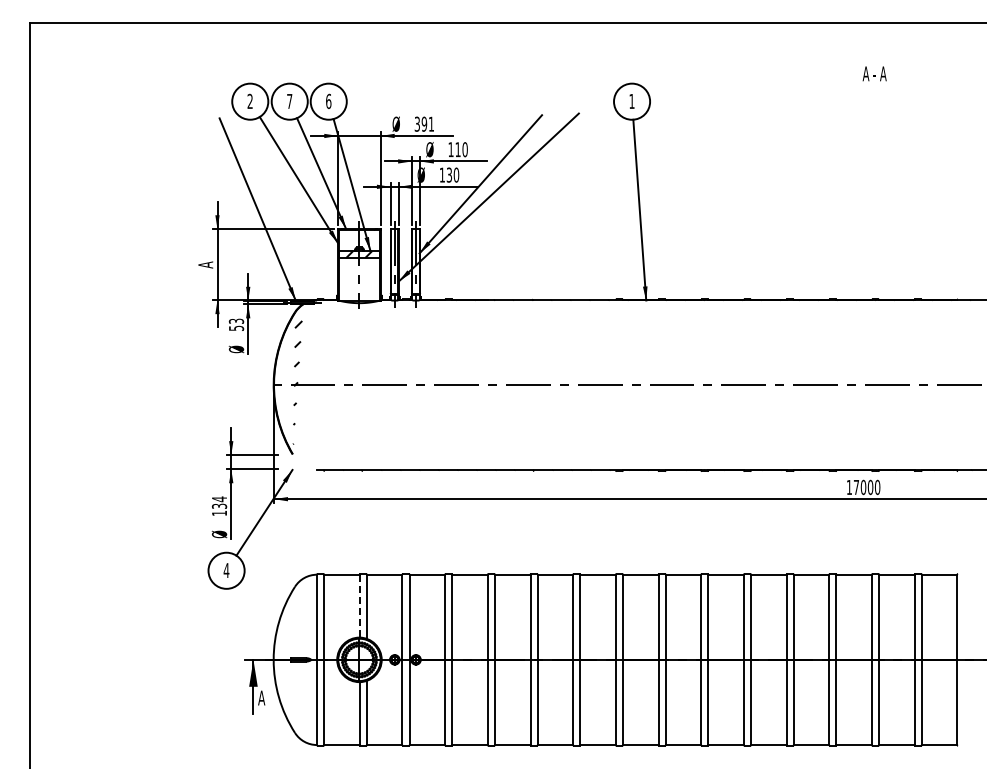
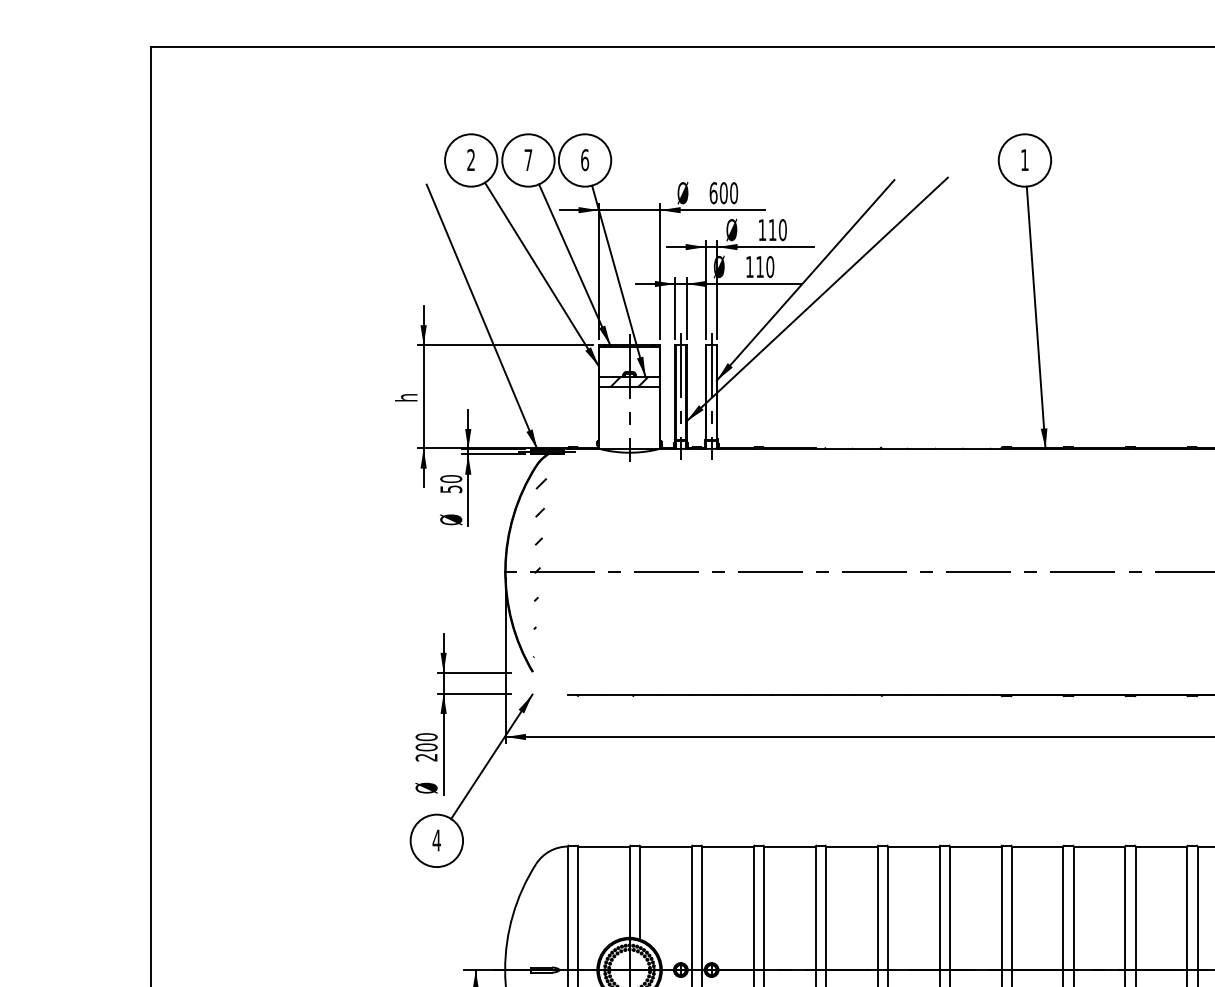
text: (424, 123) -> (723, 192), 391 -> 600
text: (448, 174) -> (758, 266), 130 -> 110
text: (205, 264) -> (406, 396), A -> h
text: (236, 321) -> (451, 479), 53 -> 50
text: (219, 506) -> (426, 747), 134 -> 200
line: (359, 606) -> (629, 892), dashed -> solid

